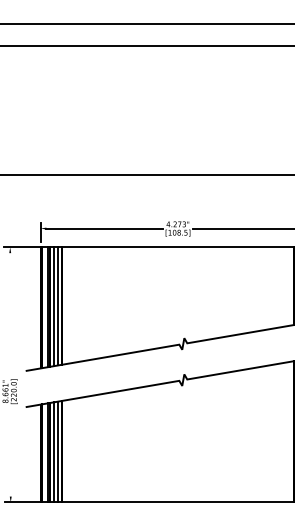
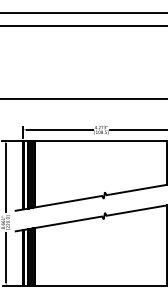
line: (9, 312) -> (5, 177), added
line: (11, 452) -> (6, 257), added

